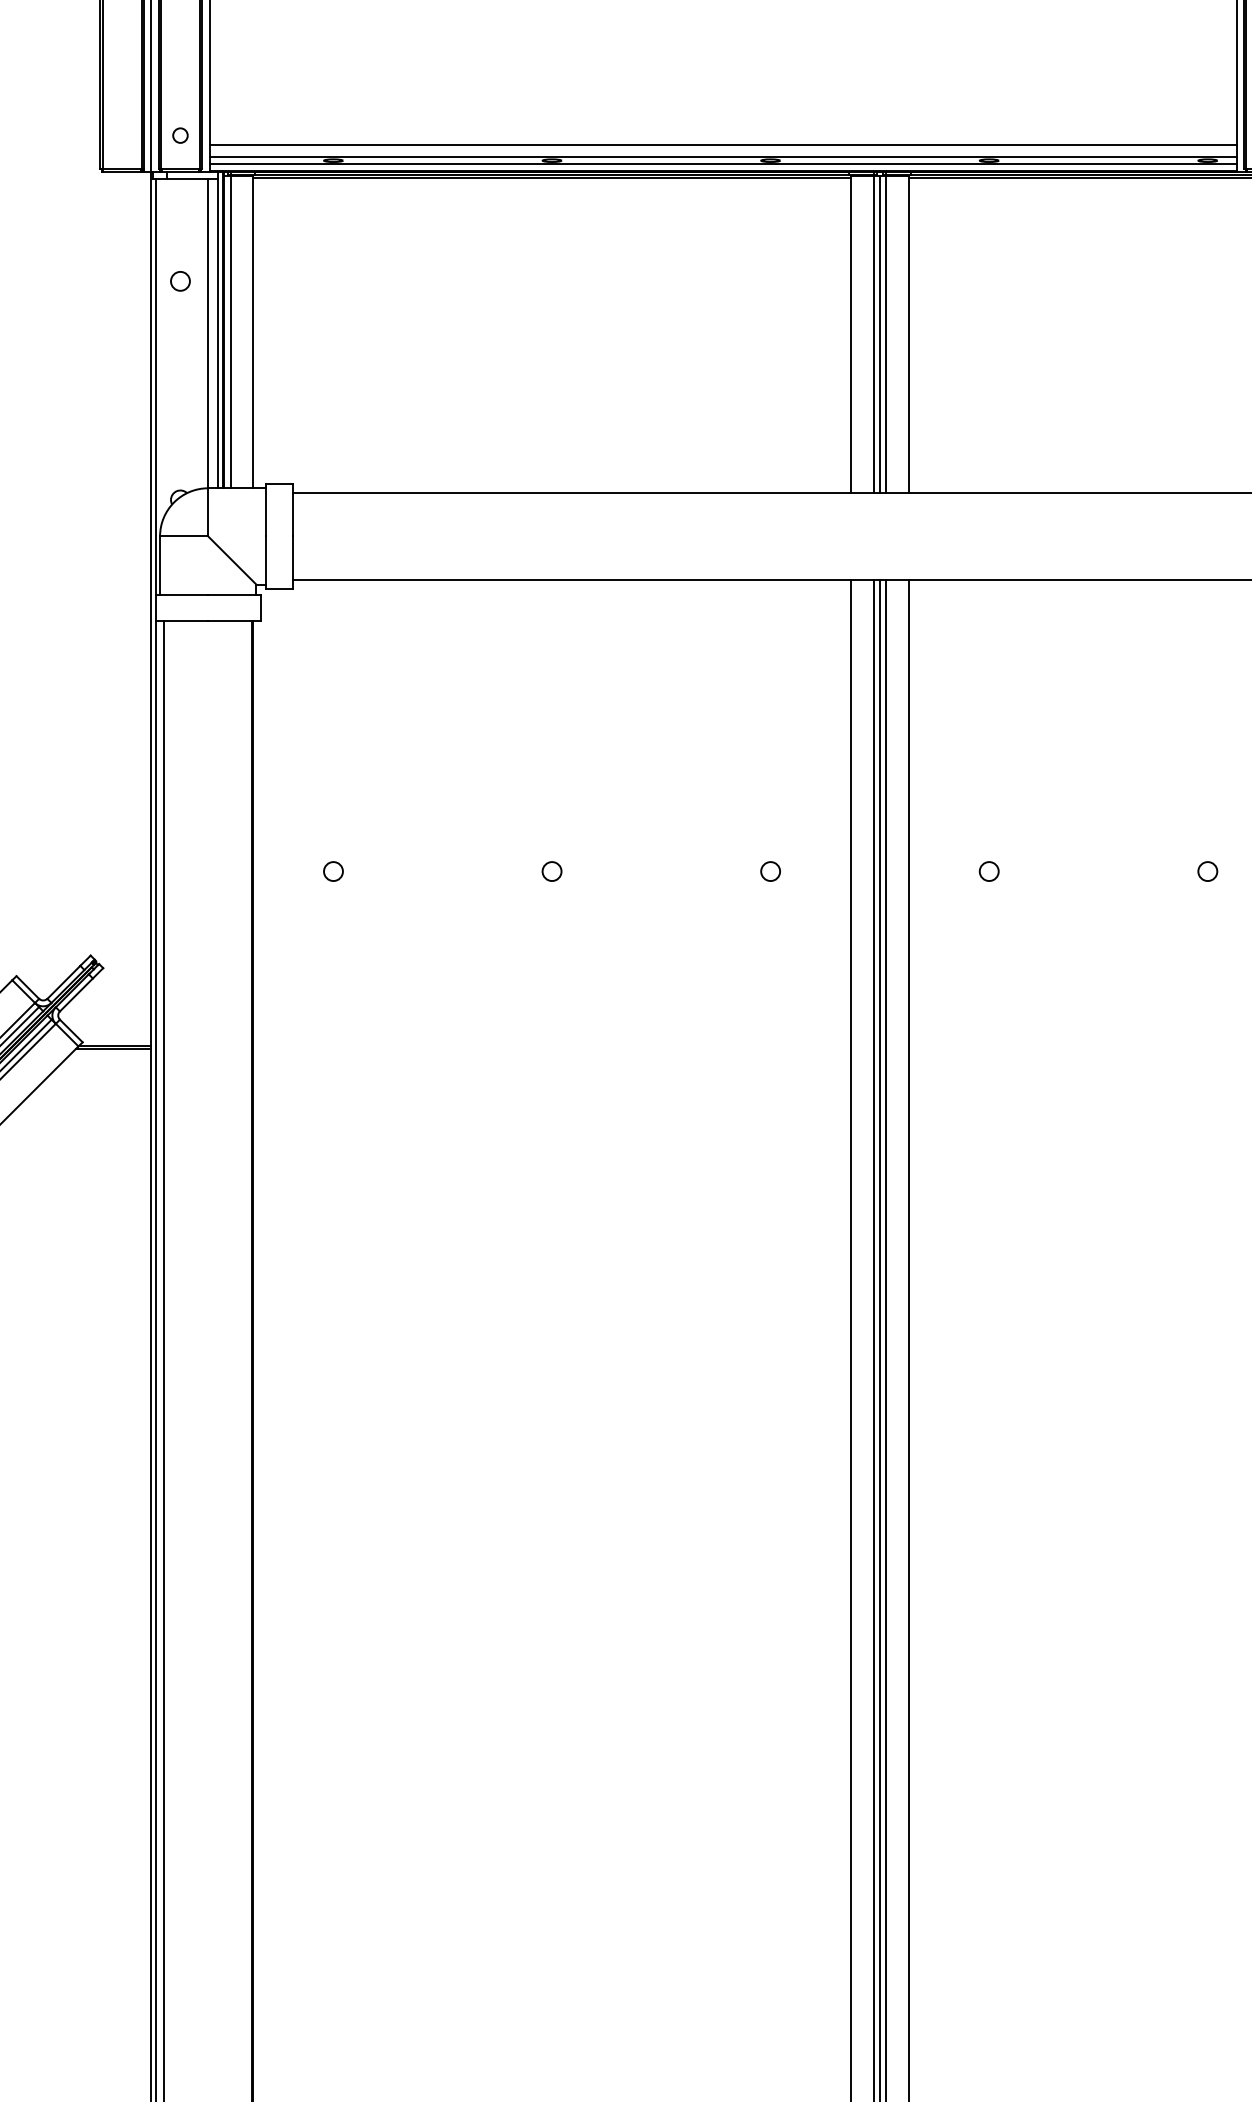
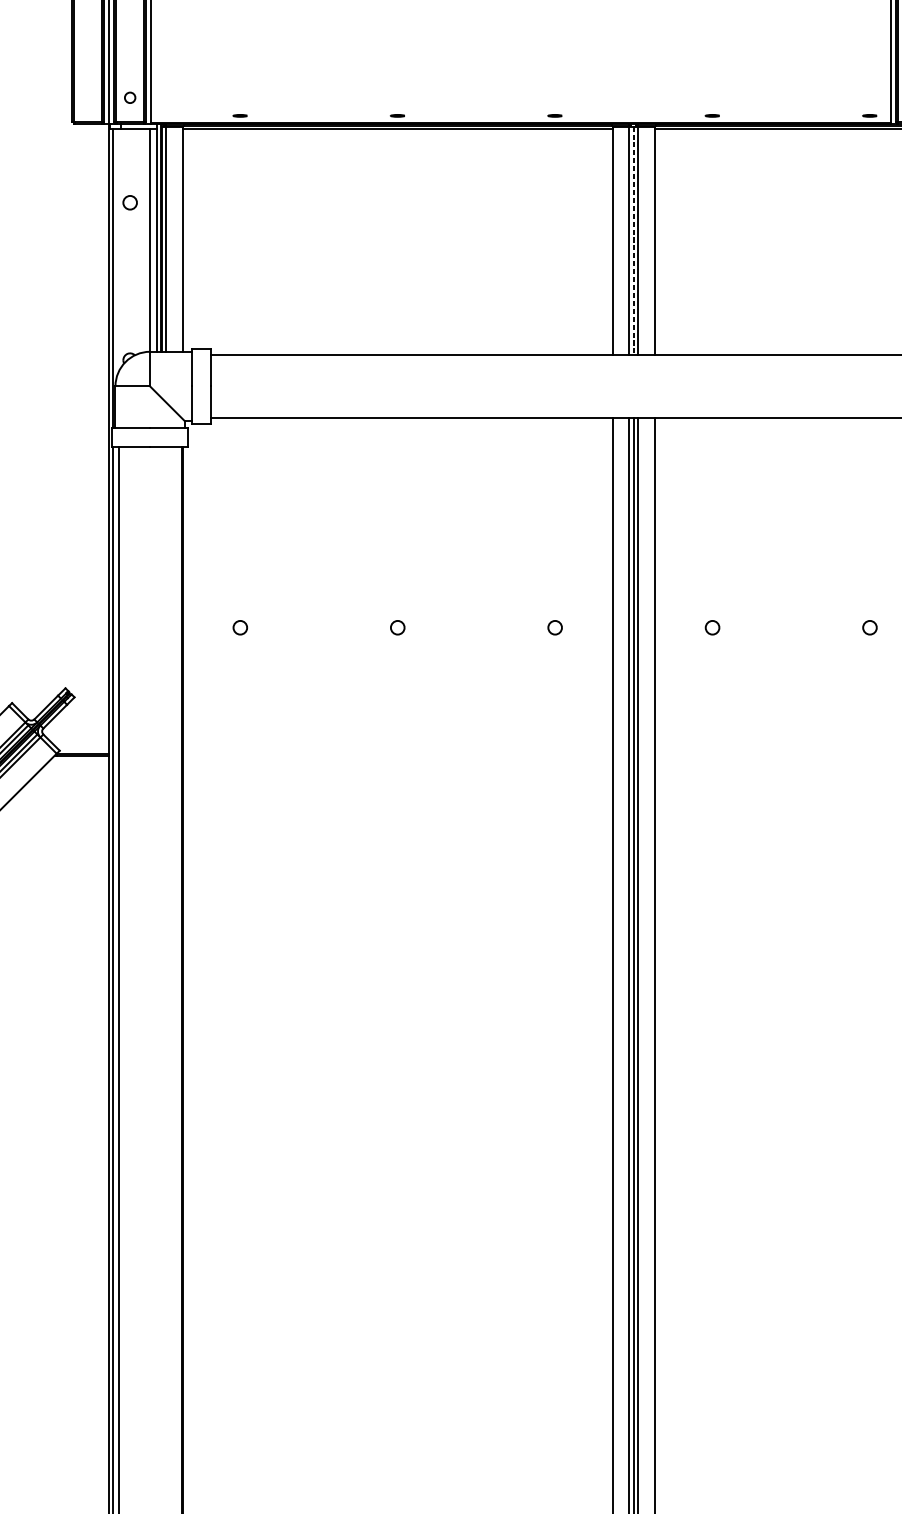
line: (722, 145) -> (520, 104), removed
line: (722, 157) -> (520, 113), removed
line: (722, 164) -> (520, 118), removed
line: (879, 334) -> (633, 241), solid -> dashed

